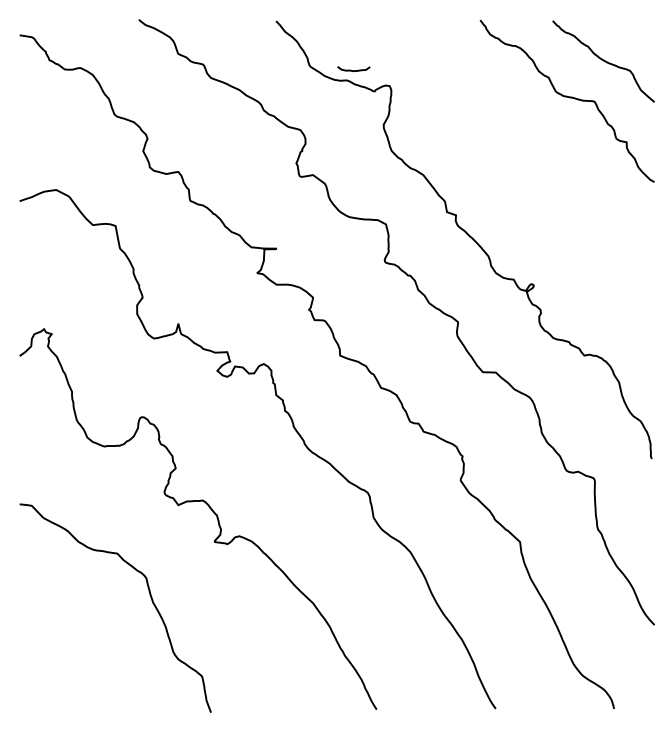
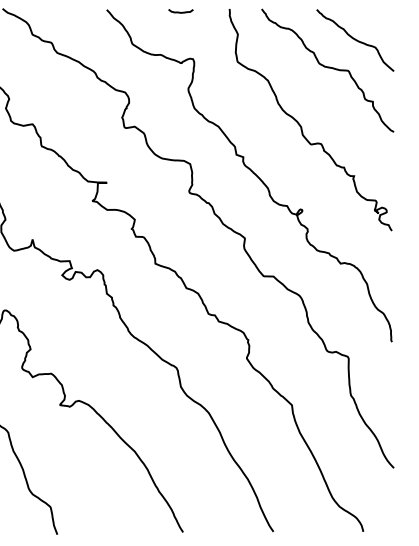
curve: (353, 70) -> (180, 12), moved
curve: (533, 175) -> (302, 126), added

